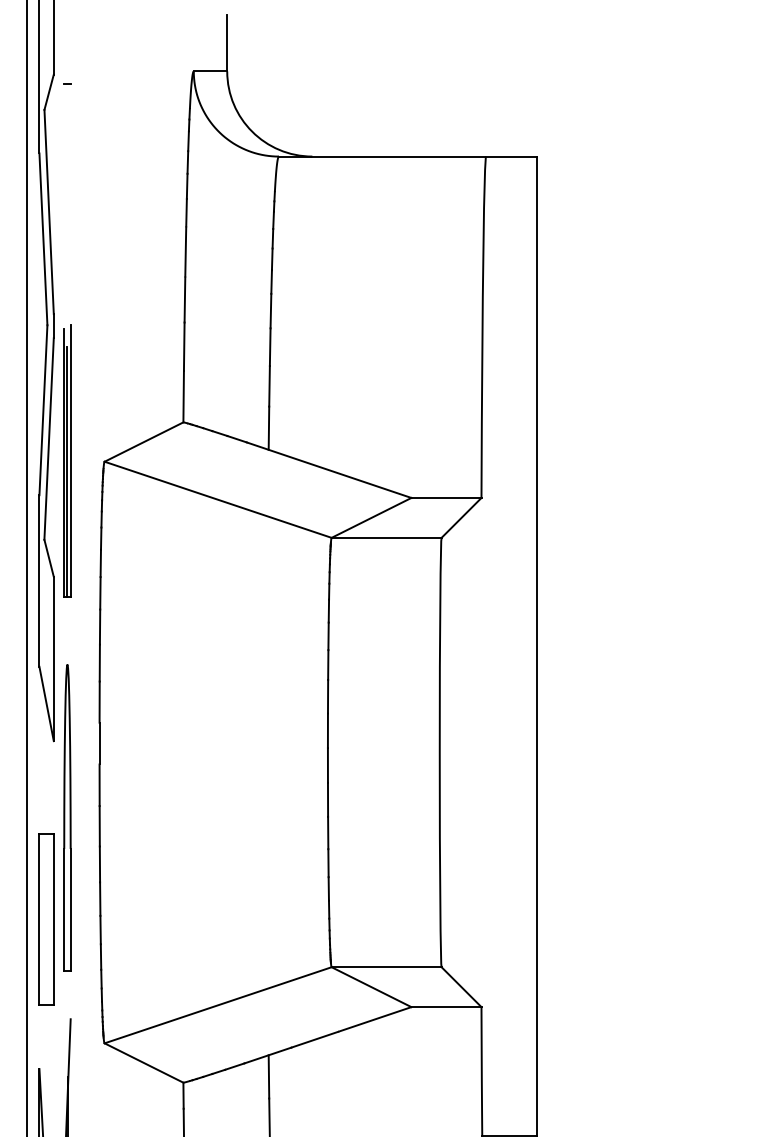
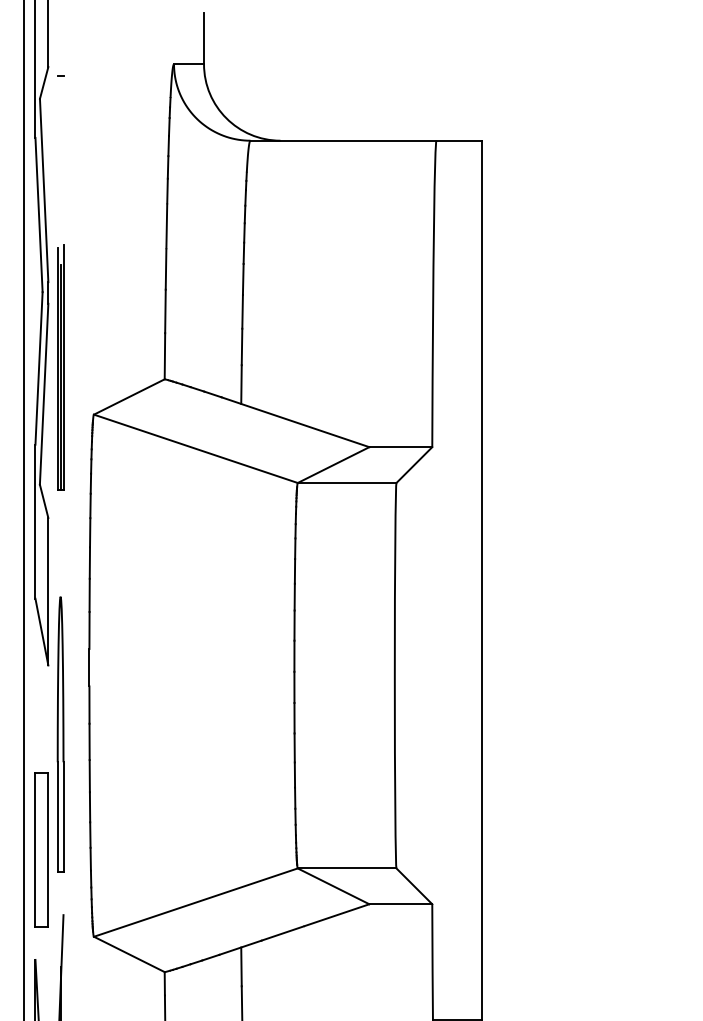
part: (67, 460) -> (60, 366), moved
part: (46, 919) -> (41, 849), moved

